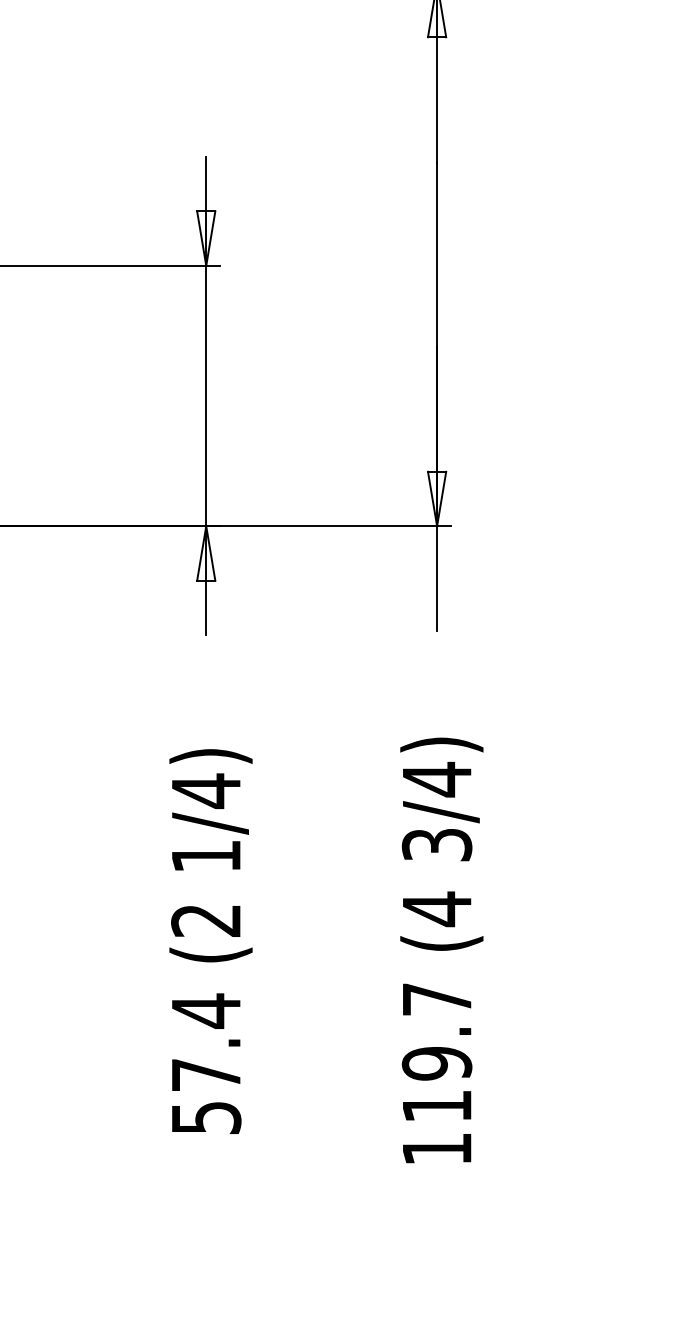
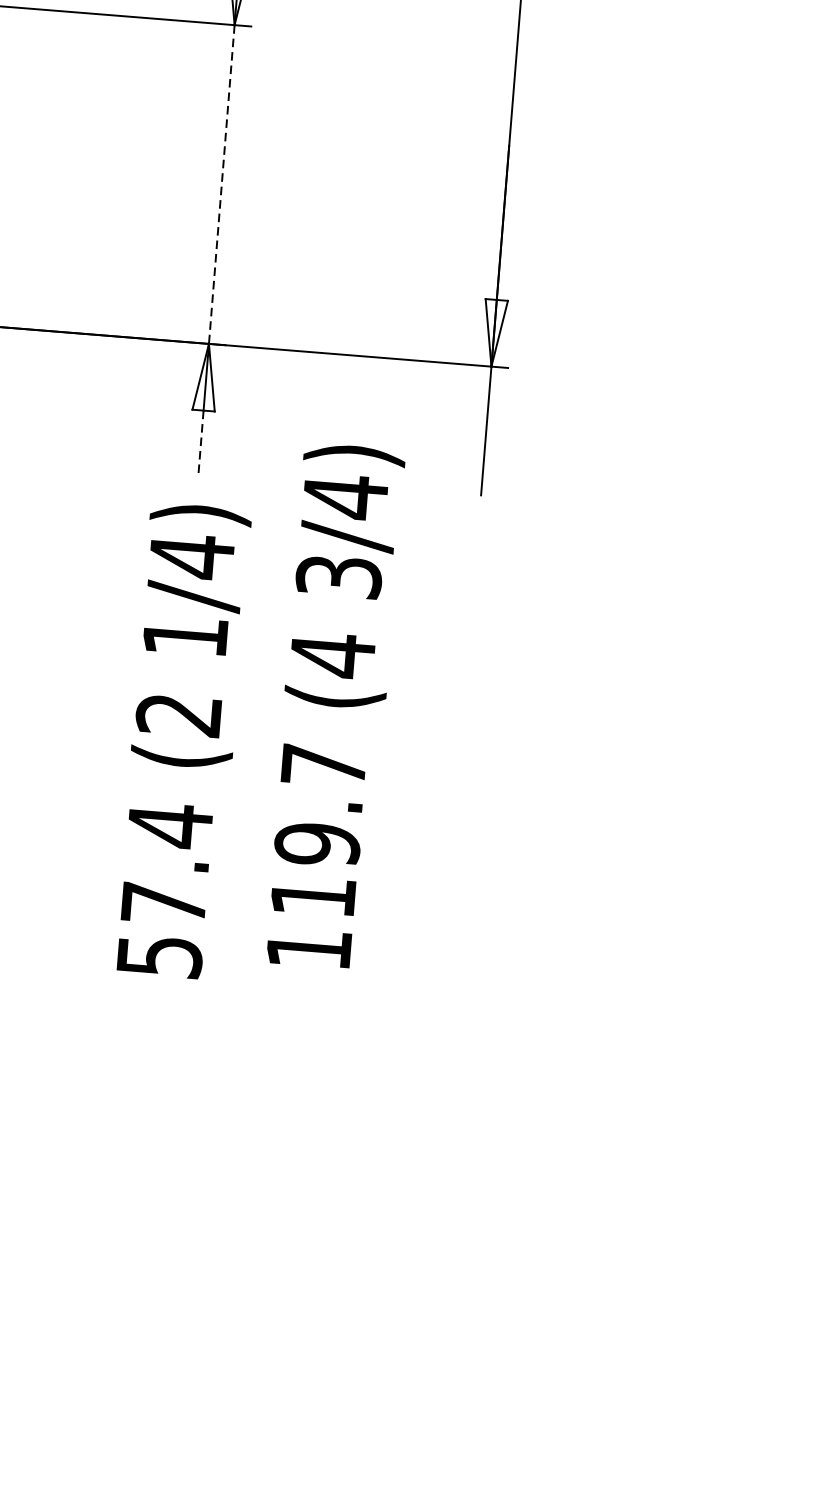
line: (206, 396) -> (222, 185), solid -> dashed
line: (206, 608) -> (201, 444), solid -> dashed
text: (210, 941) -> (182, 741), moved
text: (441, 950) -> (334, 706), moved

